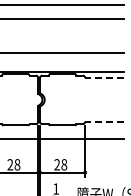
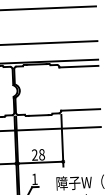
line: (104, 78) -> (78, 66), dashed -> solid
line: (104, 121) -> (80, 109), dashed -> solid

